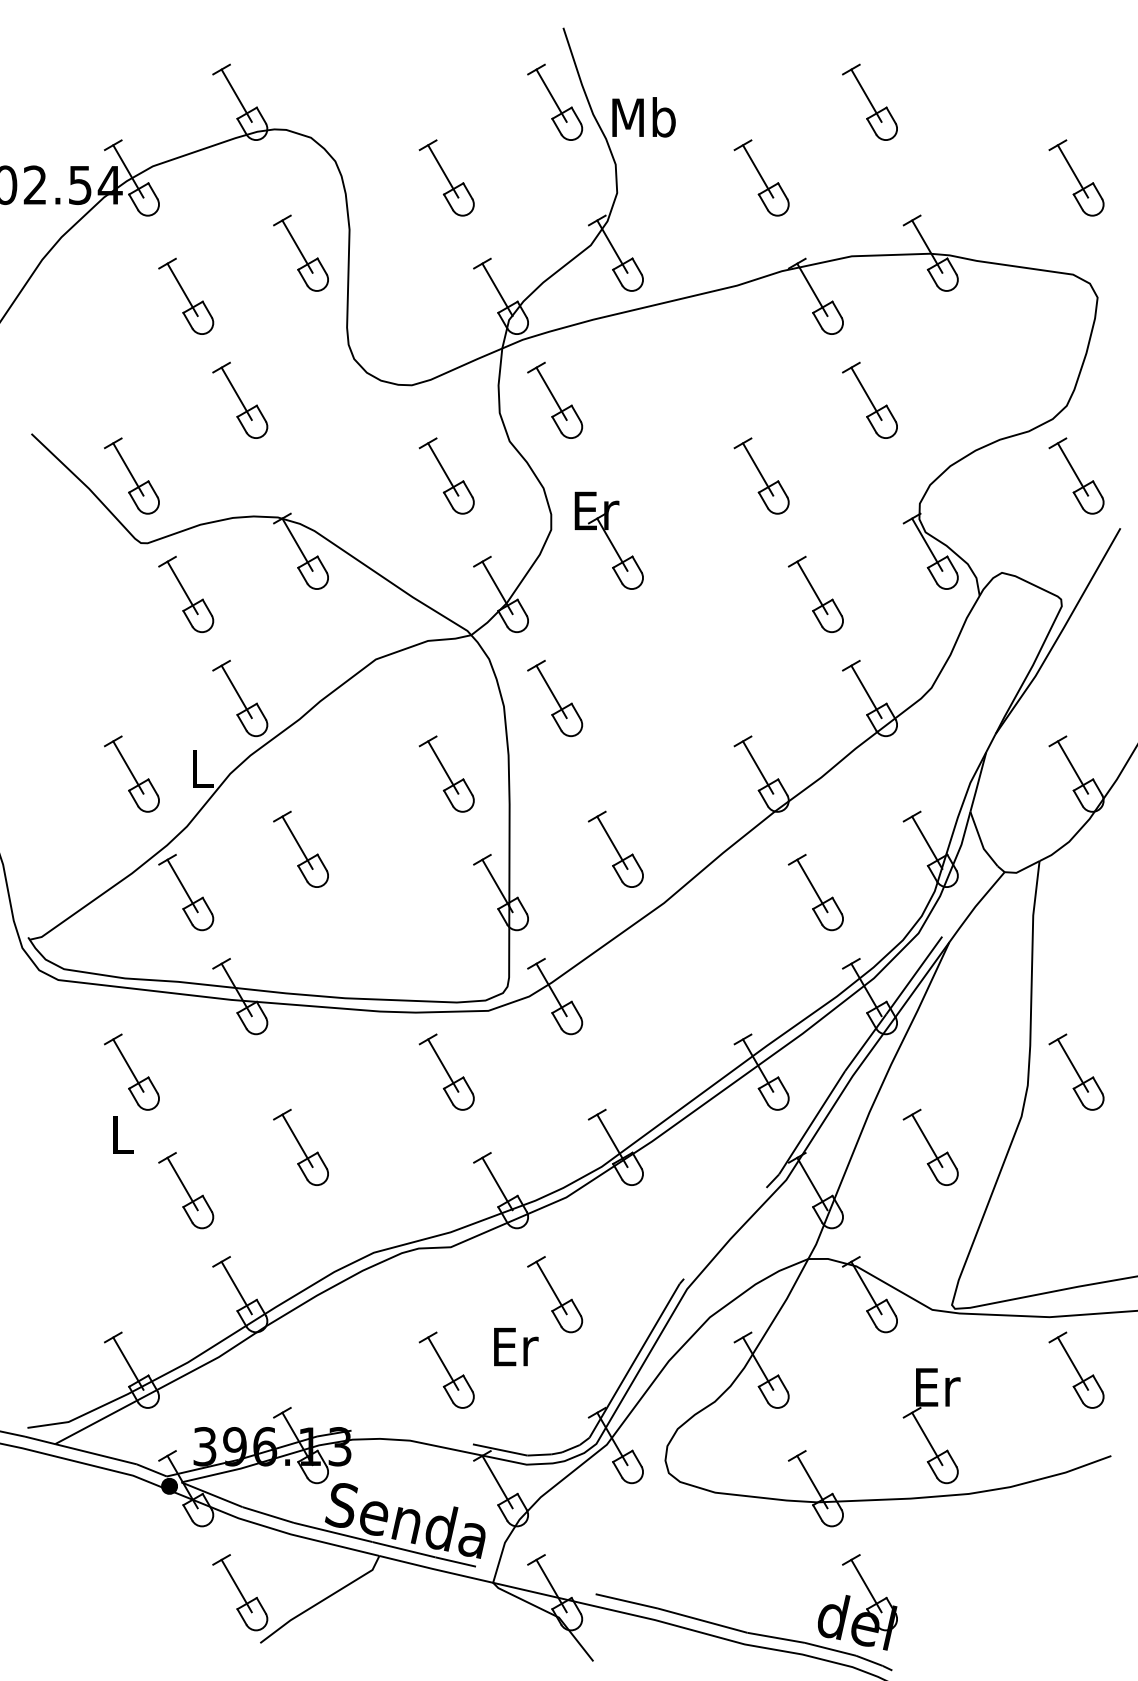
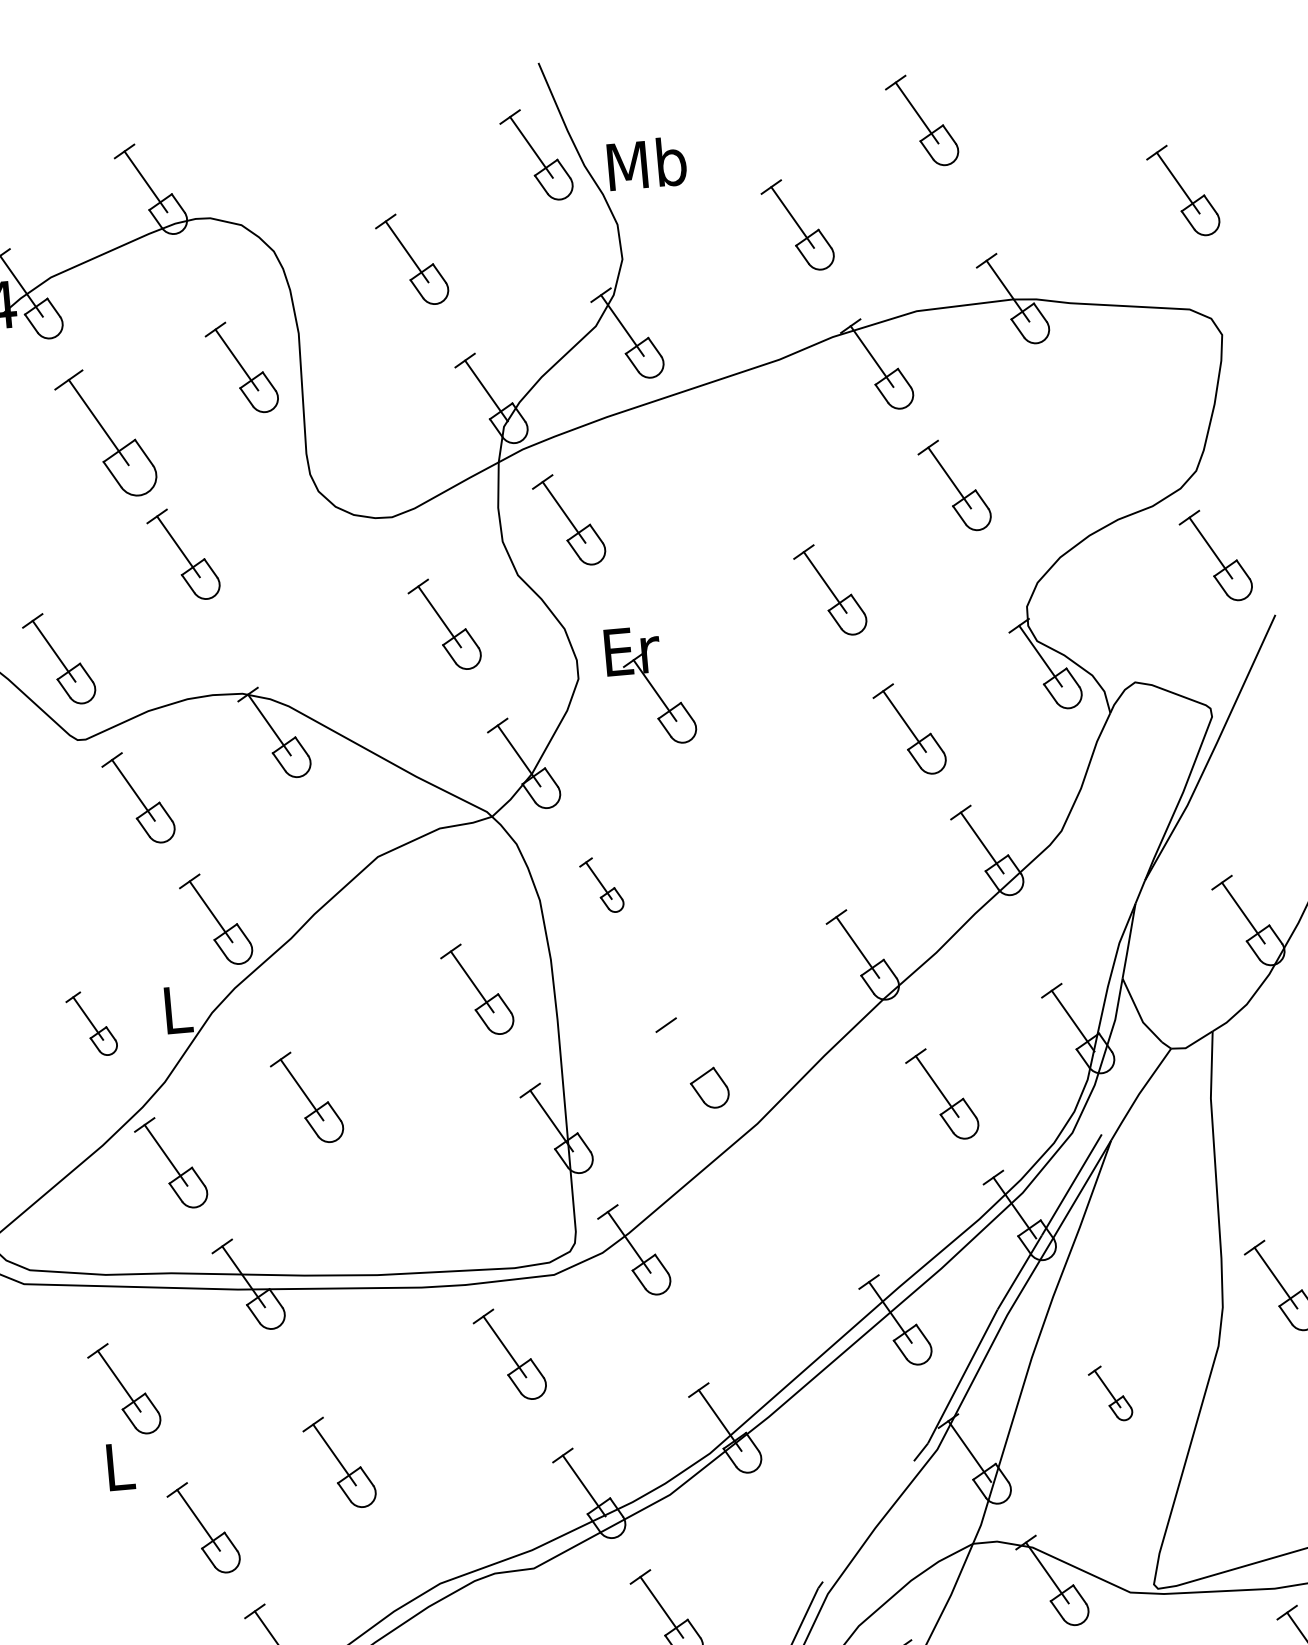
part: (186, 295) -> (106, 431), size x1.4
part: (555, 698) -> (602, 885), size x0.6
part: (131, 773) -> (91, 1023), size x0.7
line: (612, 842) -> (687, 1055), removed
part: (930, 1146) -> (1110, 1392), size x0.6

